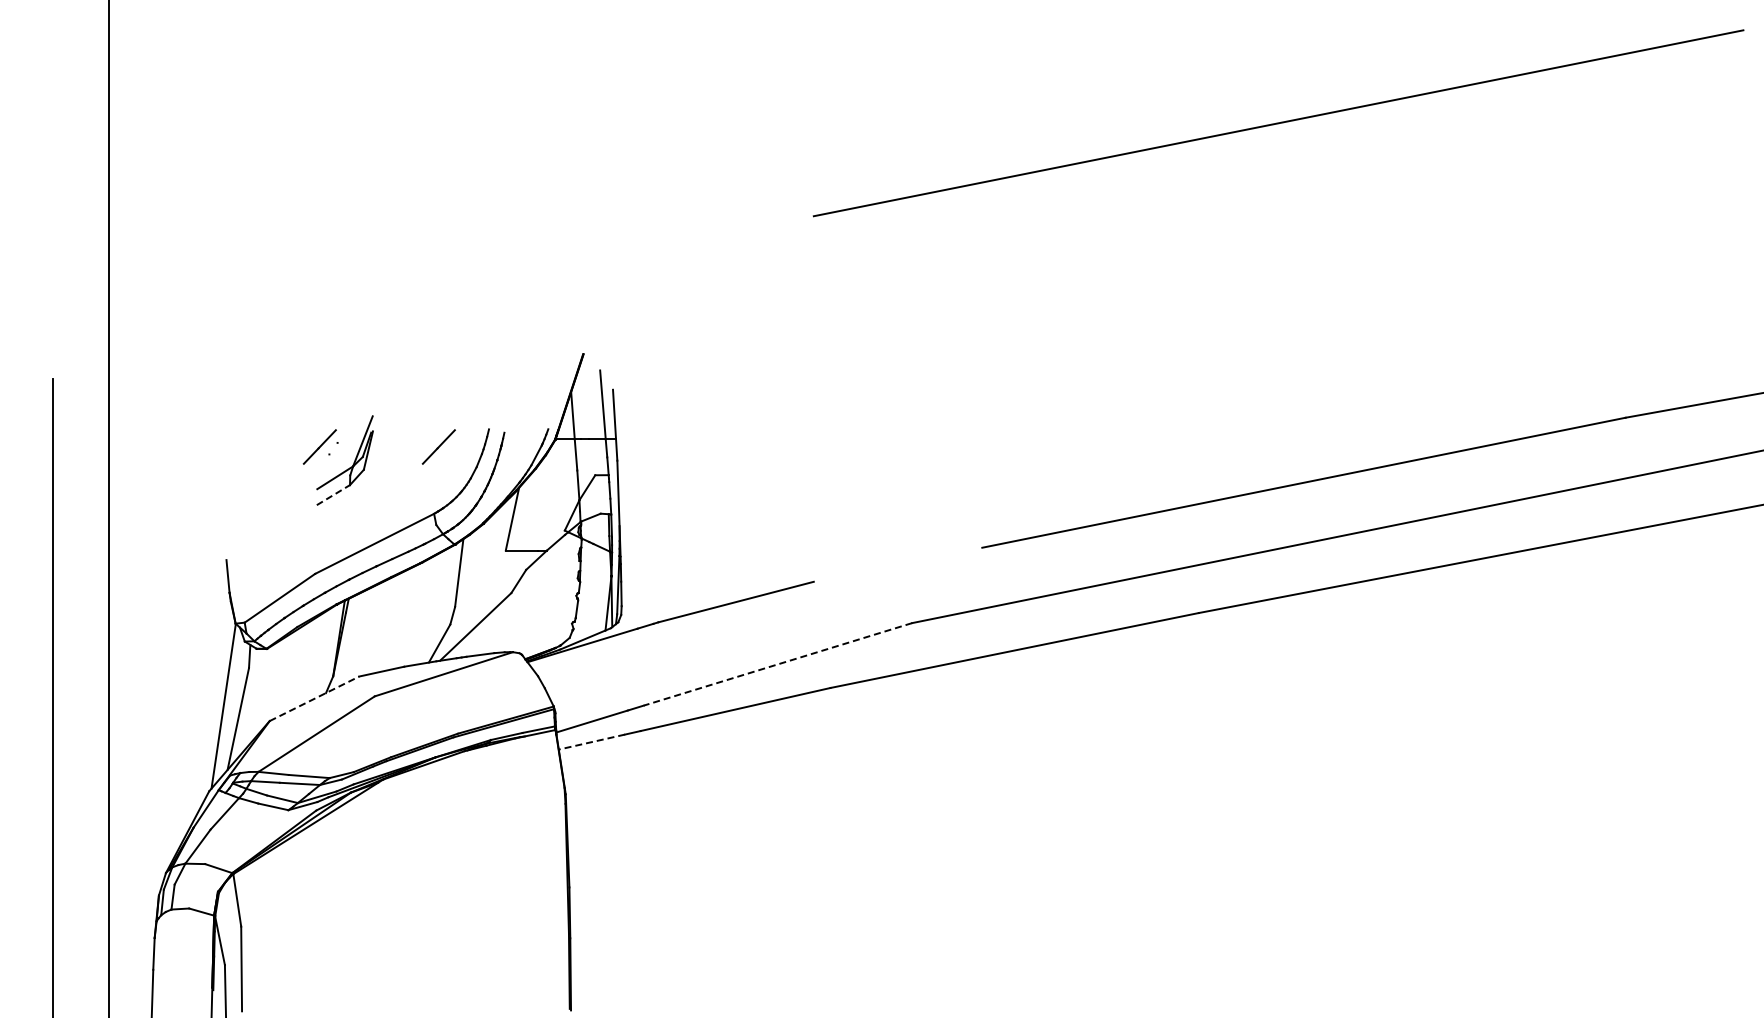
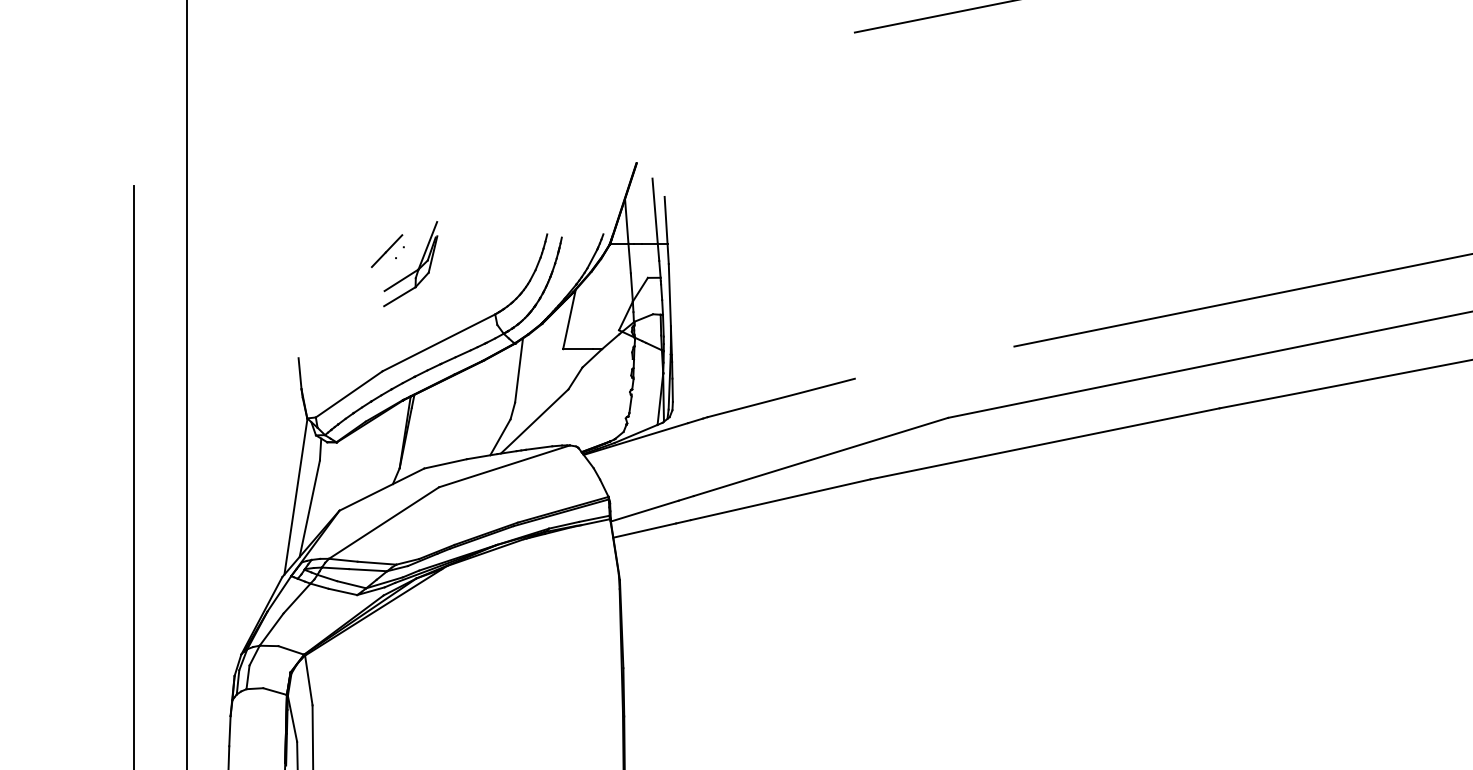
line: (438, 446) -> (499, 250), removed
line: (333, 494) -> (399, 296), dashed -> solid
line: (777, 664) -> (820, 457), dashed -> solid
line: (314, 698) -> (381, 489), dashed -> solid
line: (591, 742) -> (644, 530), dashed -> solid

